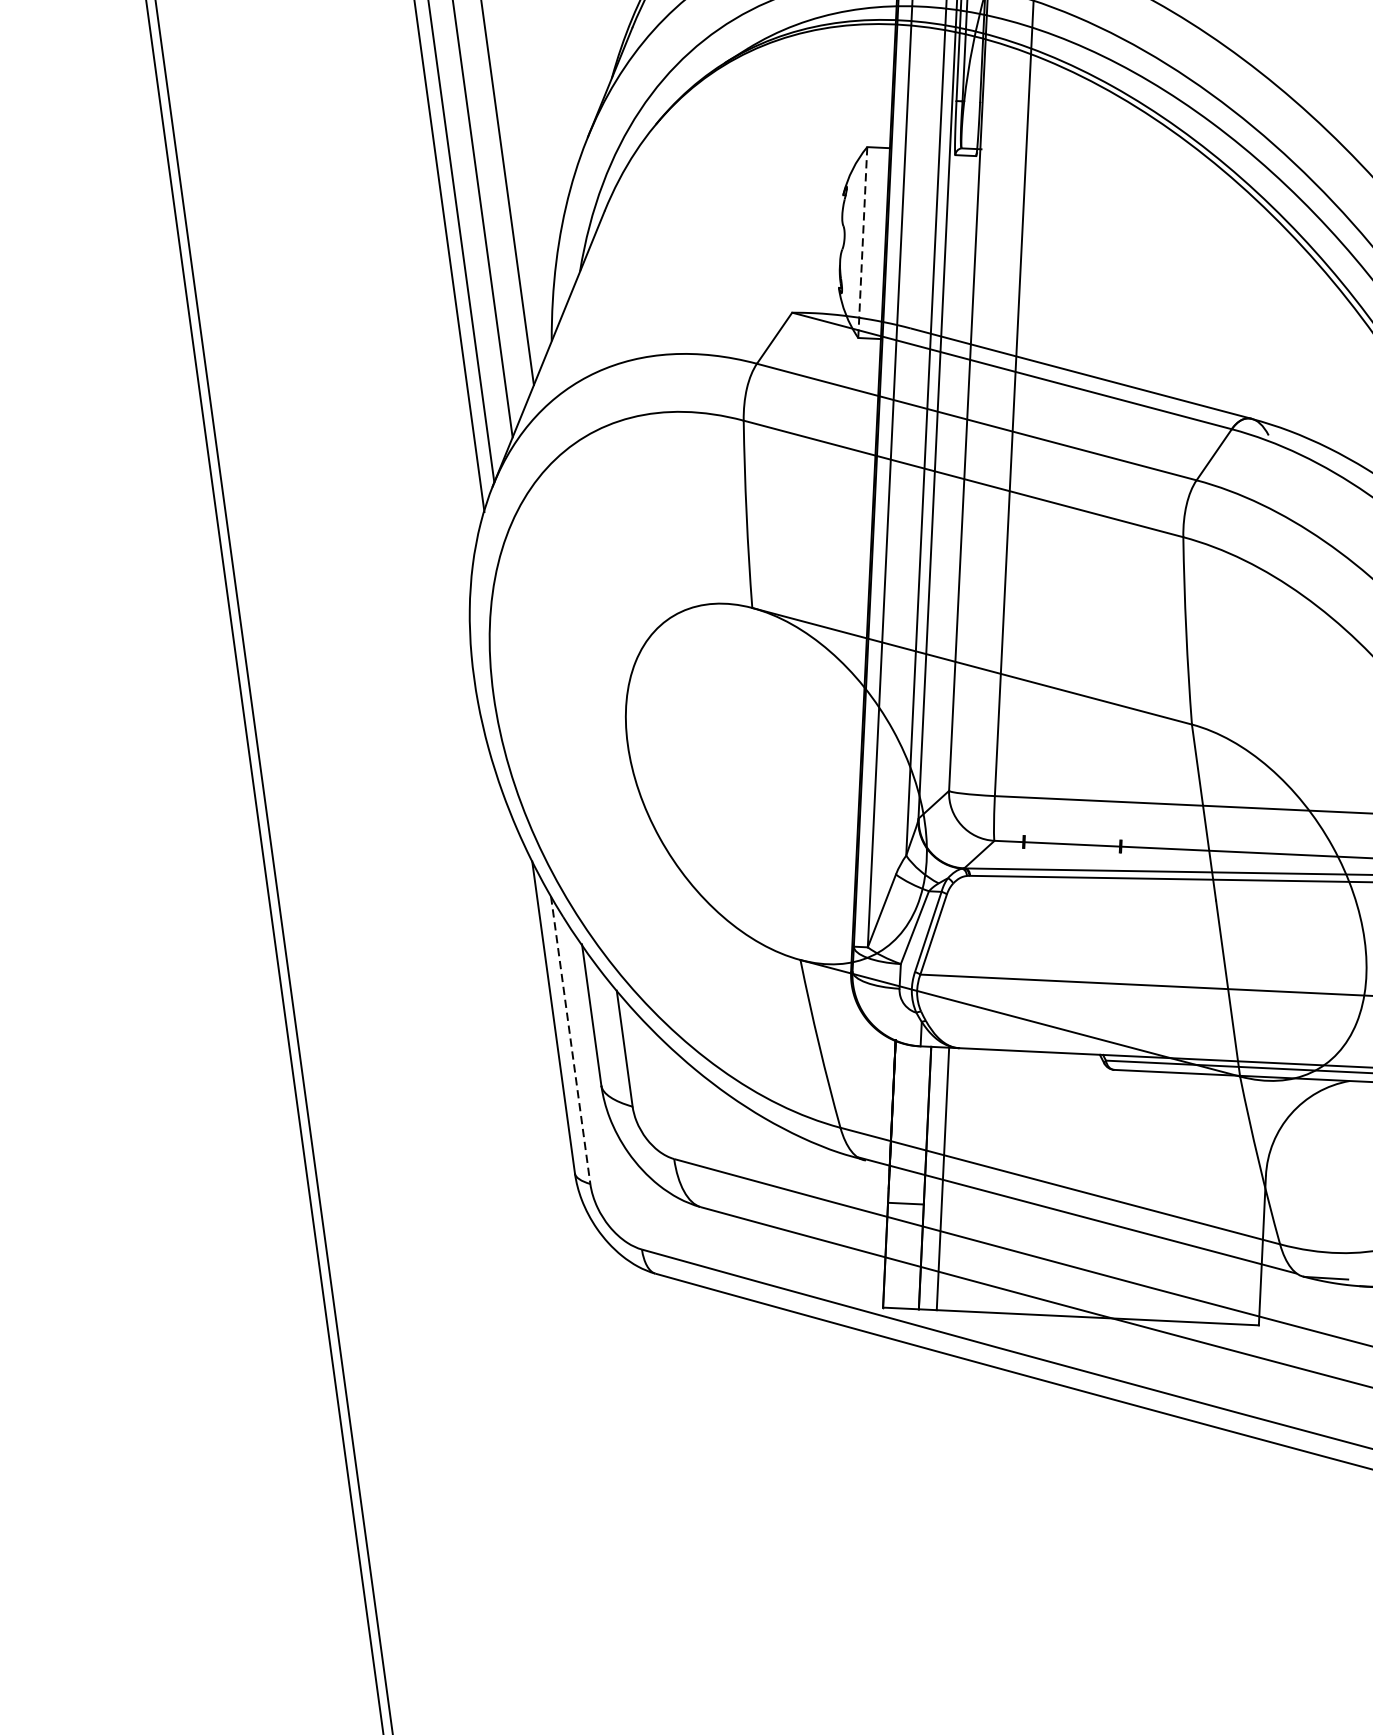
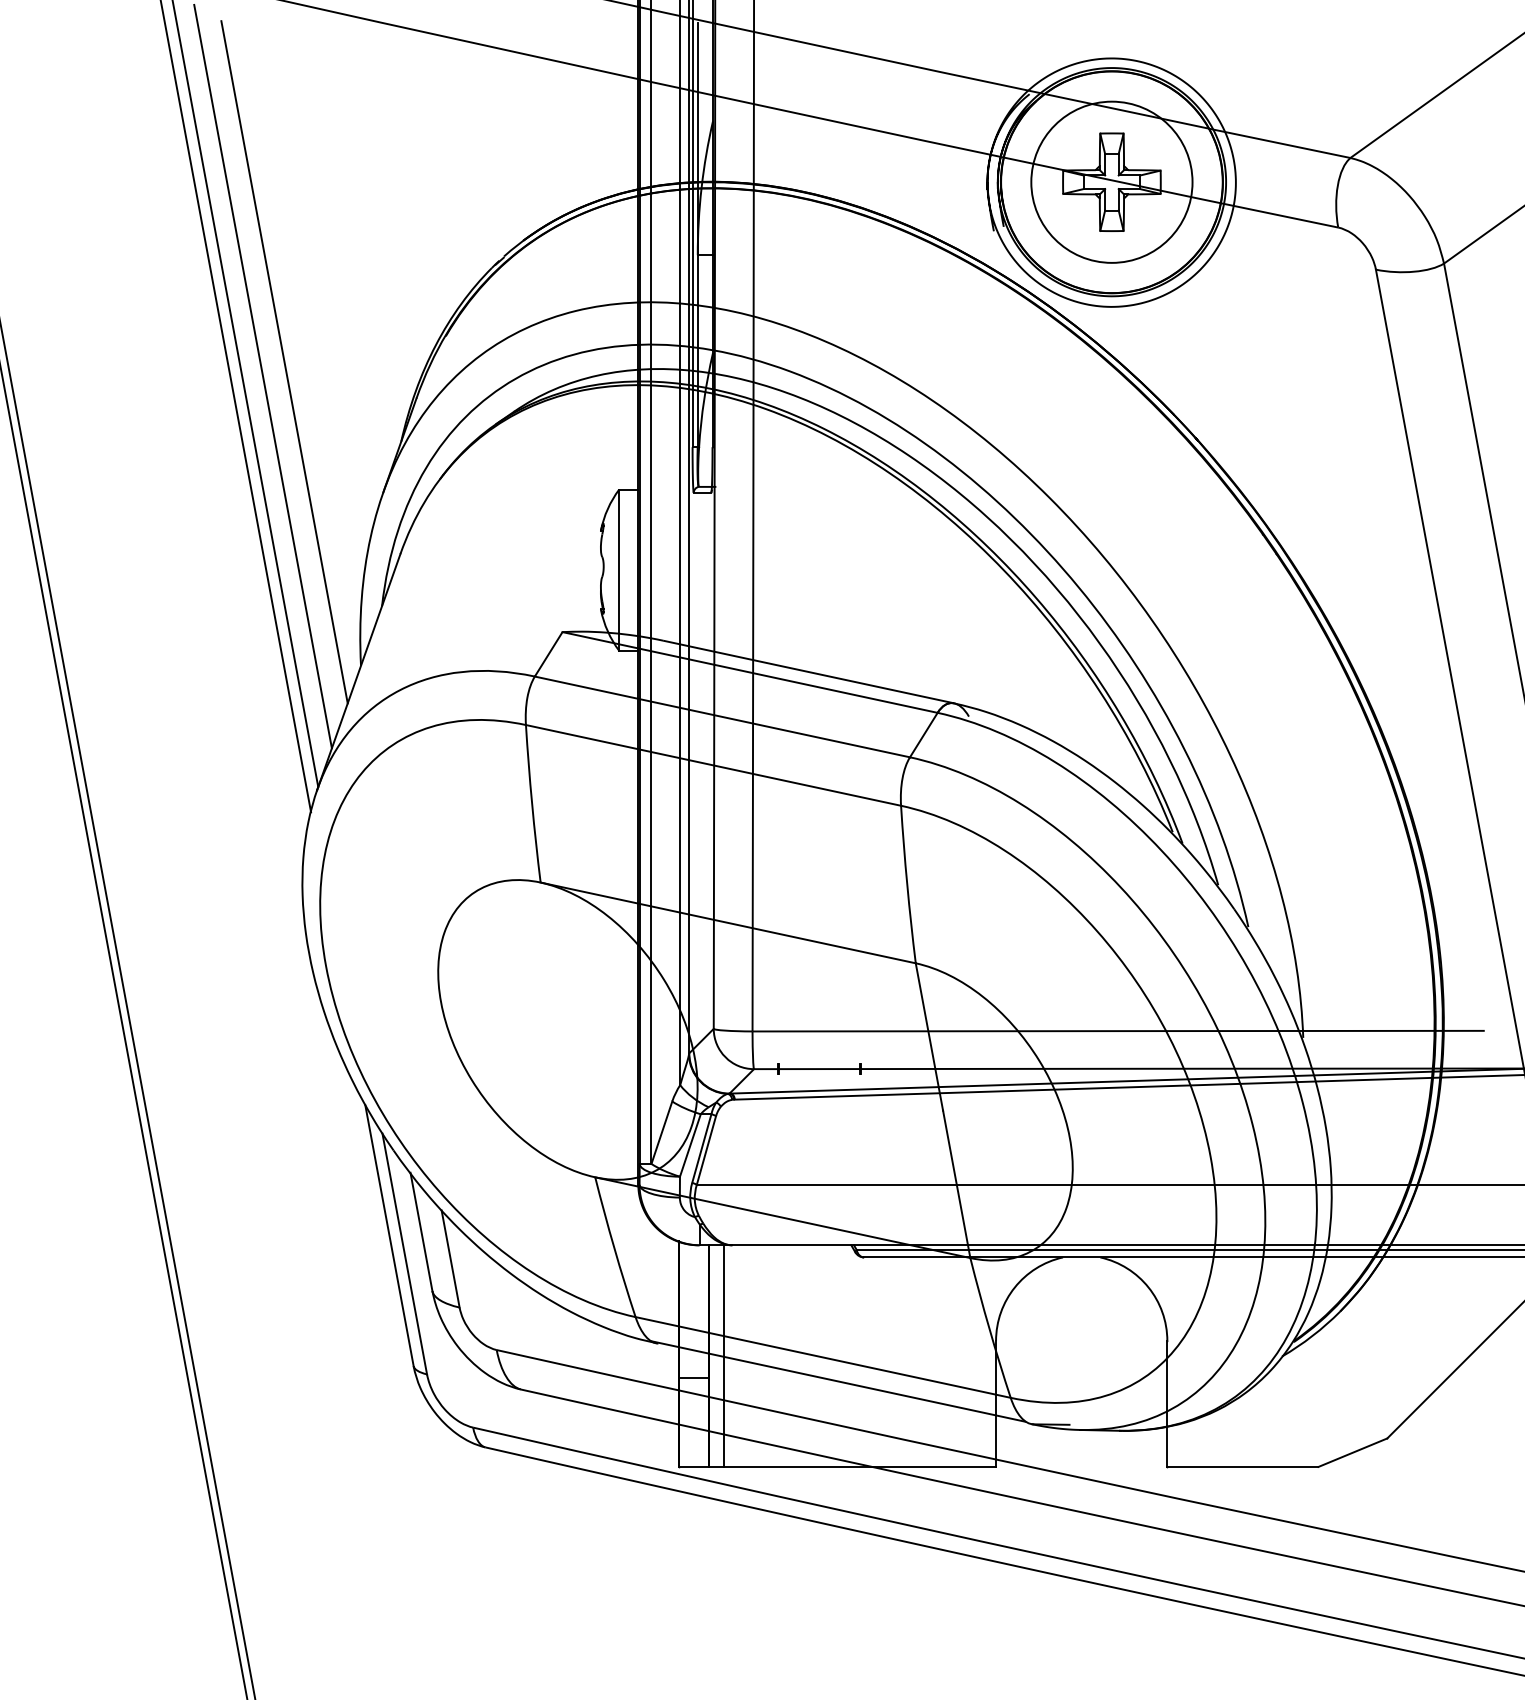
line: (863, 242) -> (619, 570), dashed -> solid
line: (570, 1040) -> (404, 1254), dashed -> solid

